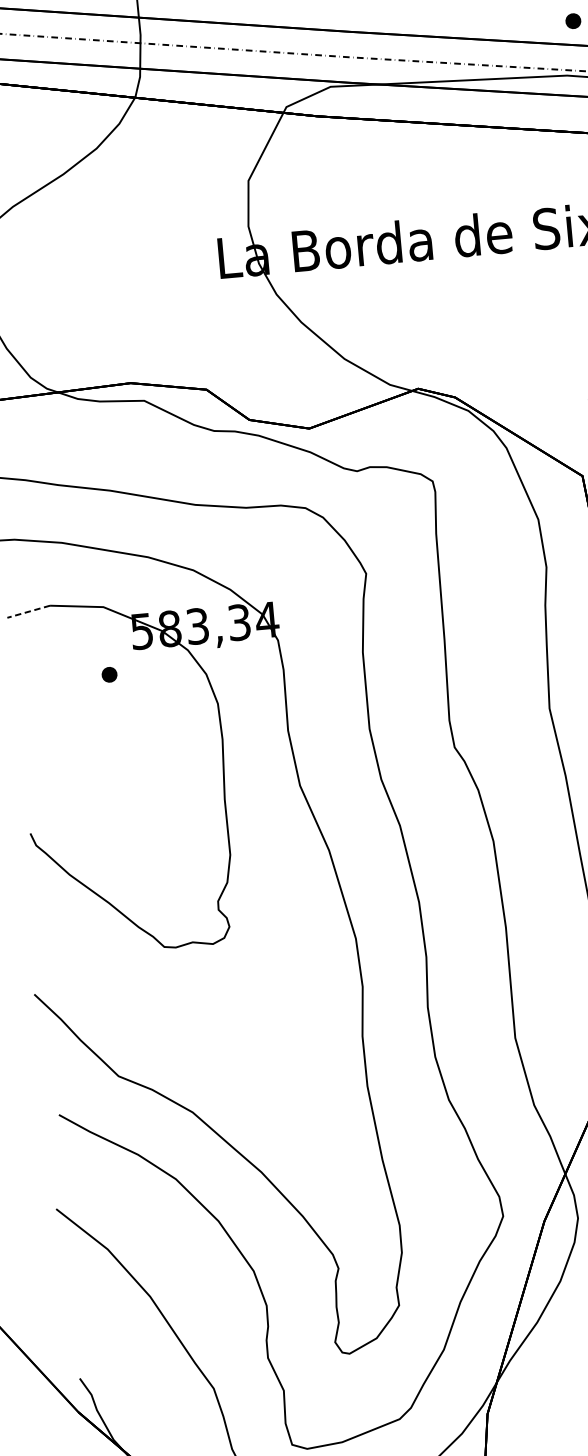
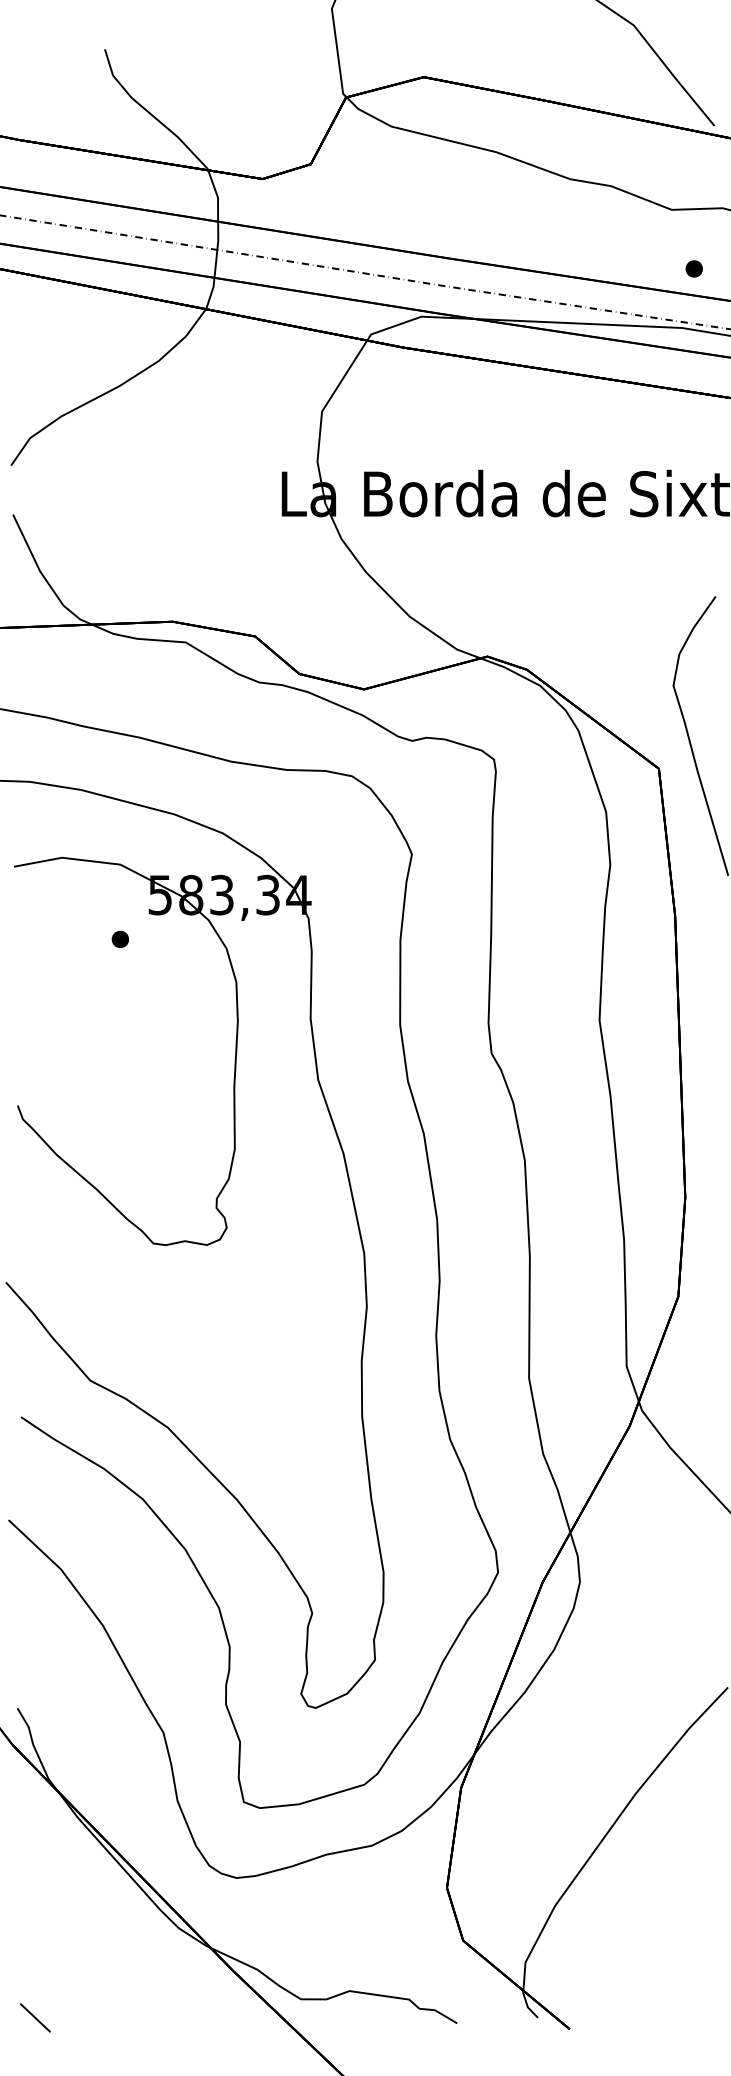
line: (28, 612) -> (37, 862), dashed -> solid

